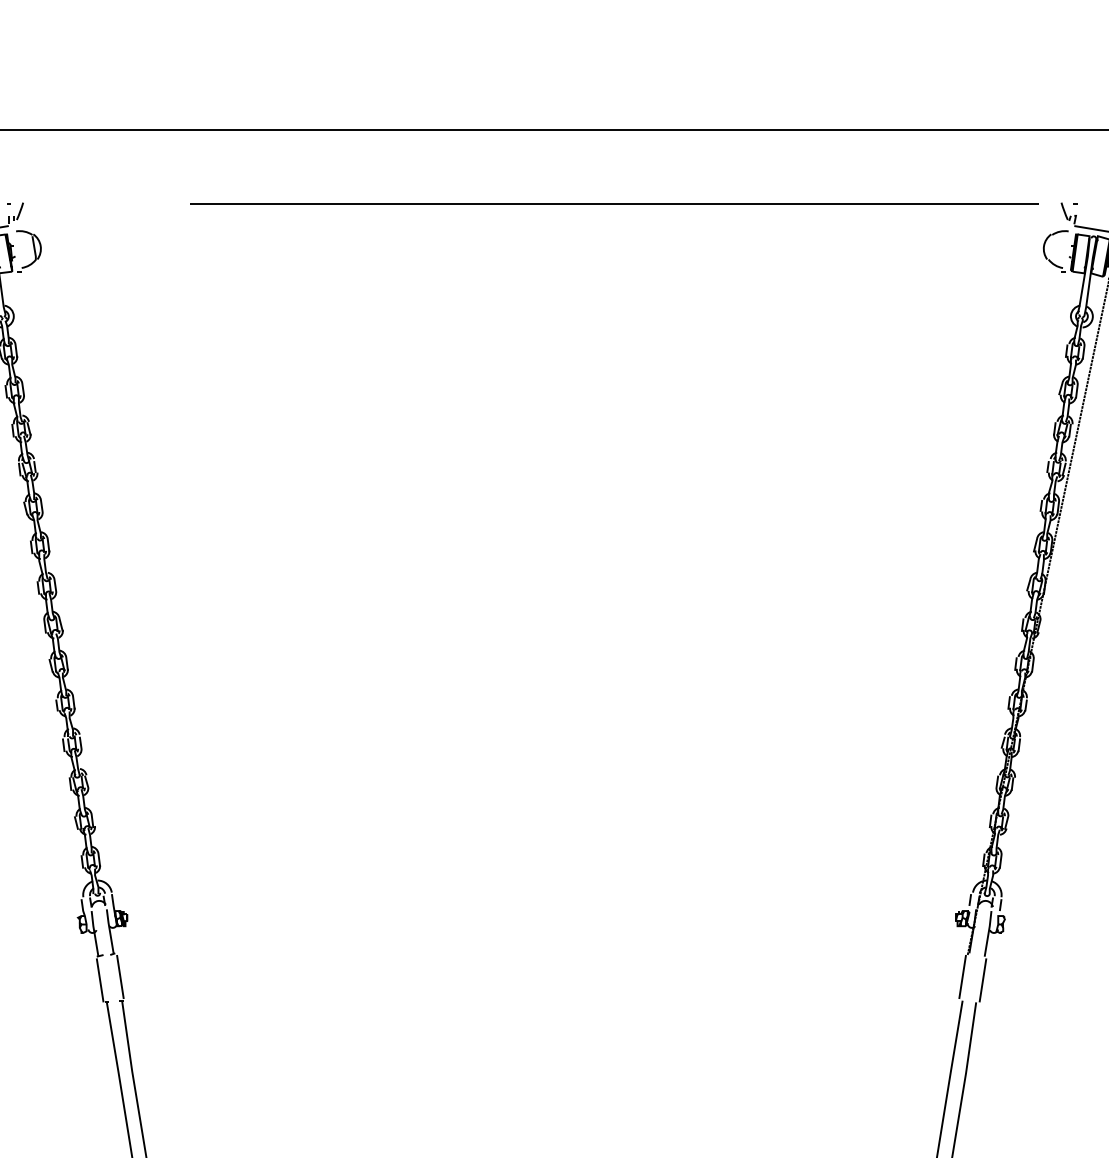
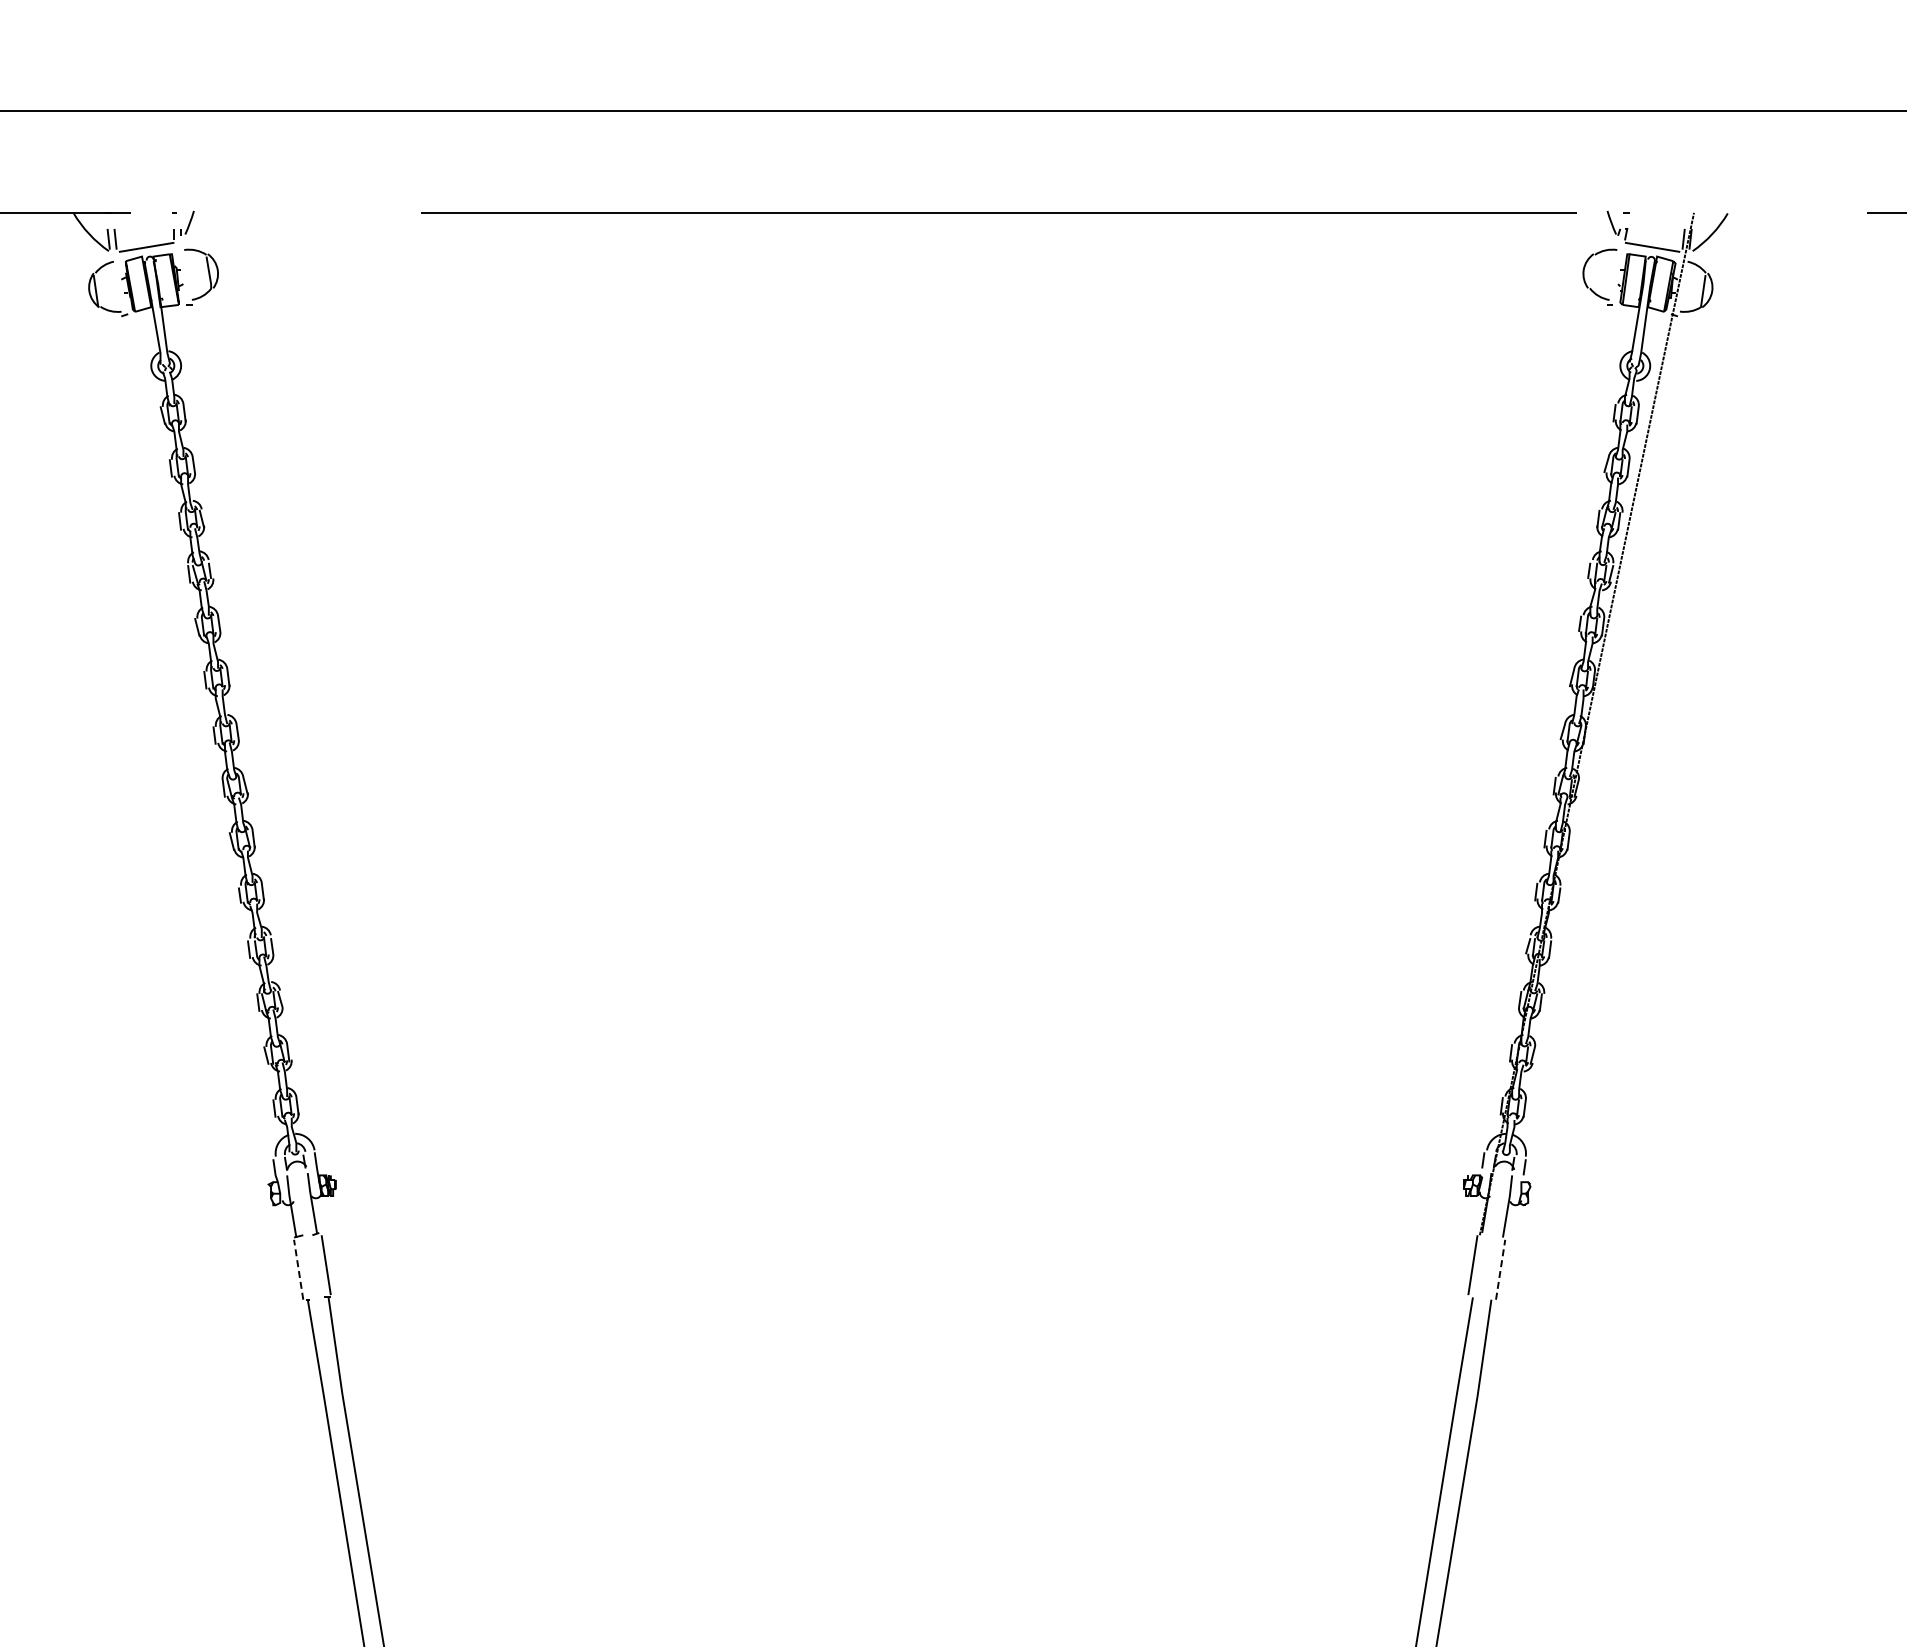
line: (100, 980) -> (298, 1269), solid -> dashed
line: (982, 980) -> (1500, 1269), solid -> dashed

